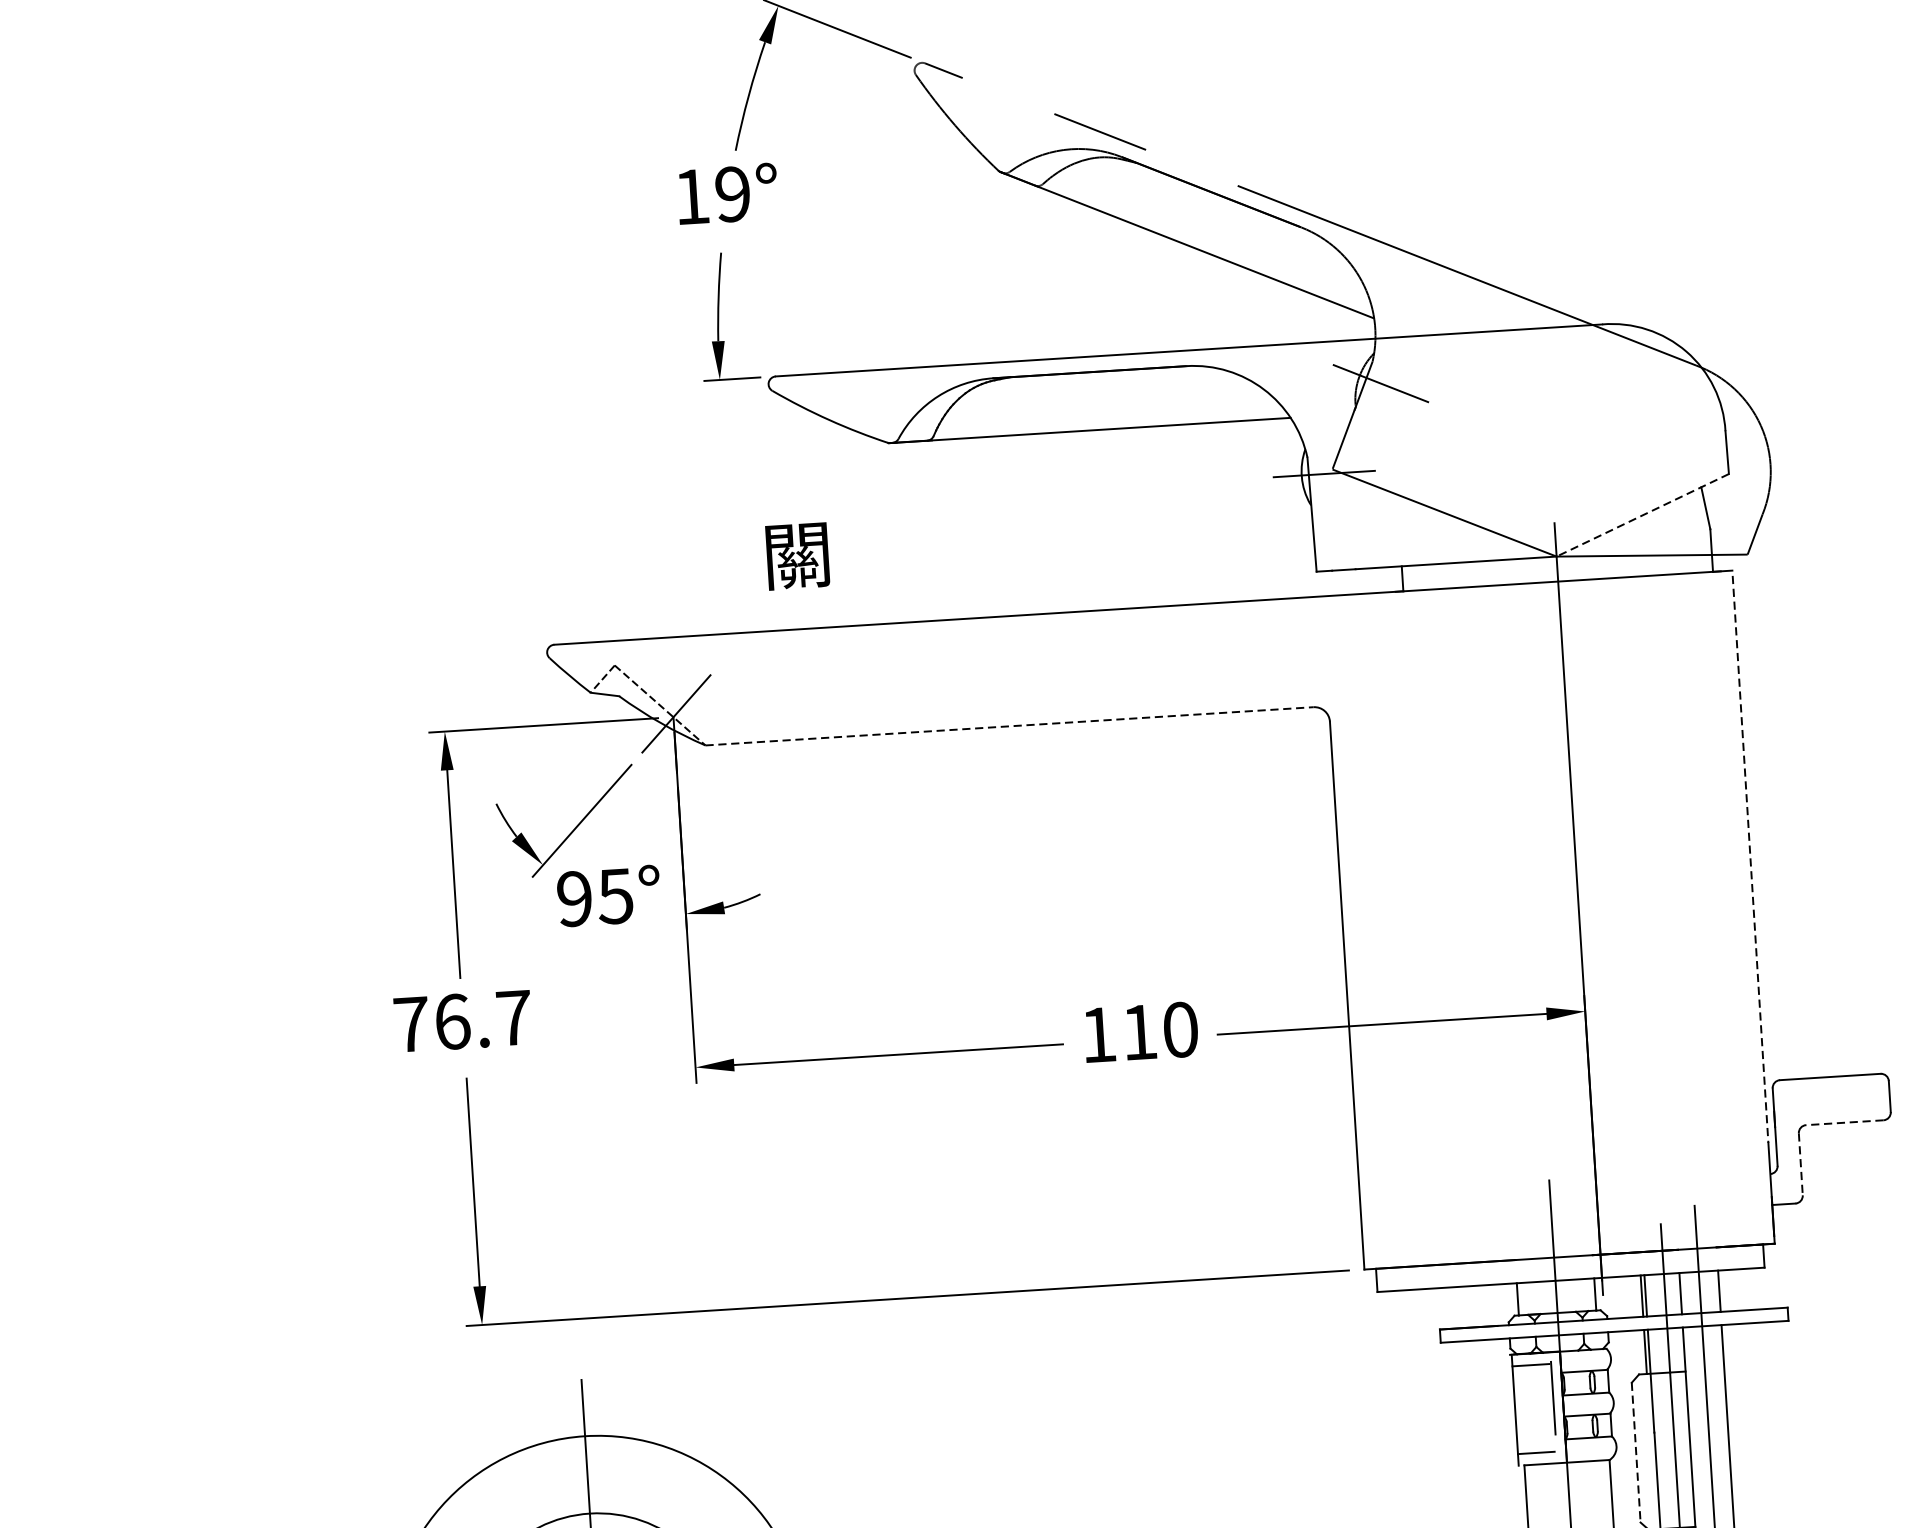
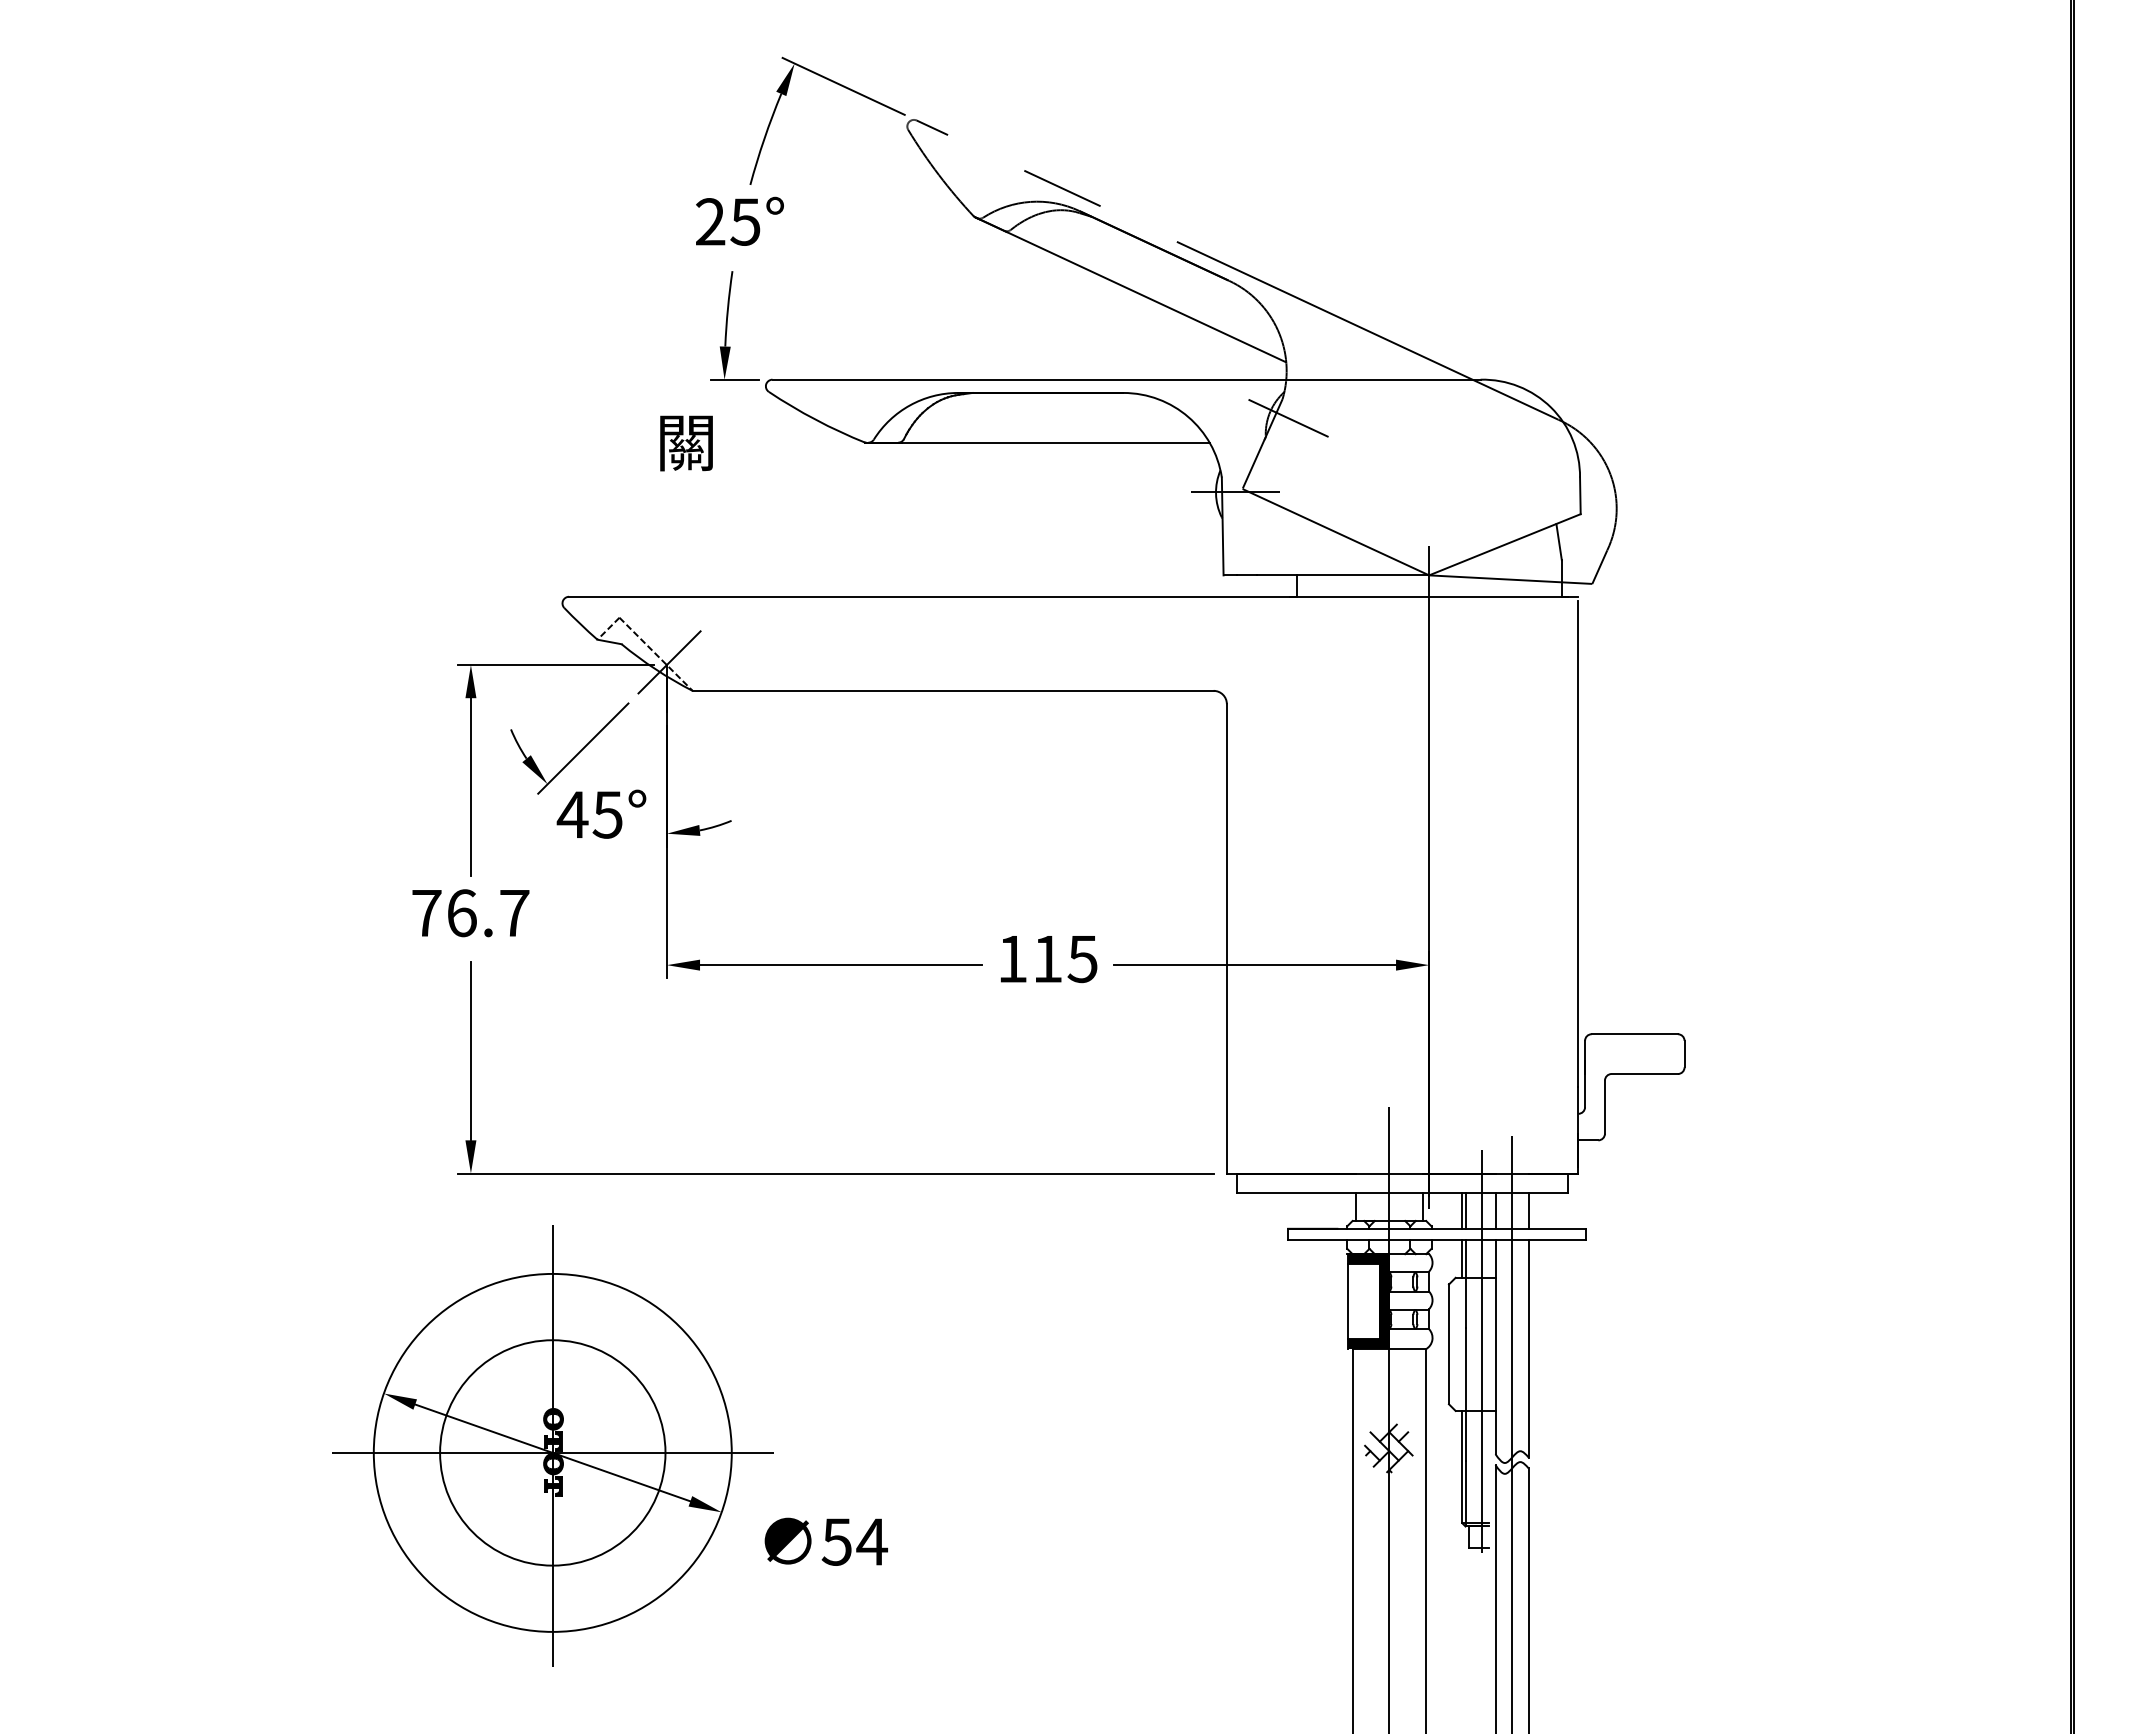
text: (712, 195) -> (728, 221), 19° -> 25°
line: (1642, 515) -> (1504, 544), dashed -> solid
text: (797, 556) -> (686, 443), moved
line: (1009, 725) -> (953, 690), dashed -> solid
line: (1750, 859) -> (1578, 844), dashed -> solid
text: (574, 898) -> (572, 814), 95° -> 45°
text: (1180, 1030) -> (1082, 959), 110 -> 115
line: (1844, 1123) -> (1644, 1074), dashed -> solid
line: (1800, 1164) -> (1604, 1107), dashed -> solid
fill: (1539, 1408) -> (1368, 1301), added
line: (1635, 1452) -> (1448, 1344), dashed -> solid

